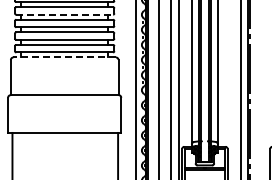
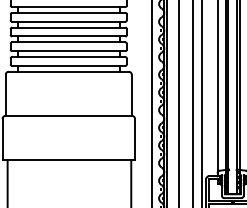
line: (65, 14) -> (69, 21), dashed -> solid
line: (64, 57) -> (68, 71), dashed -> solid

